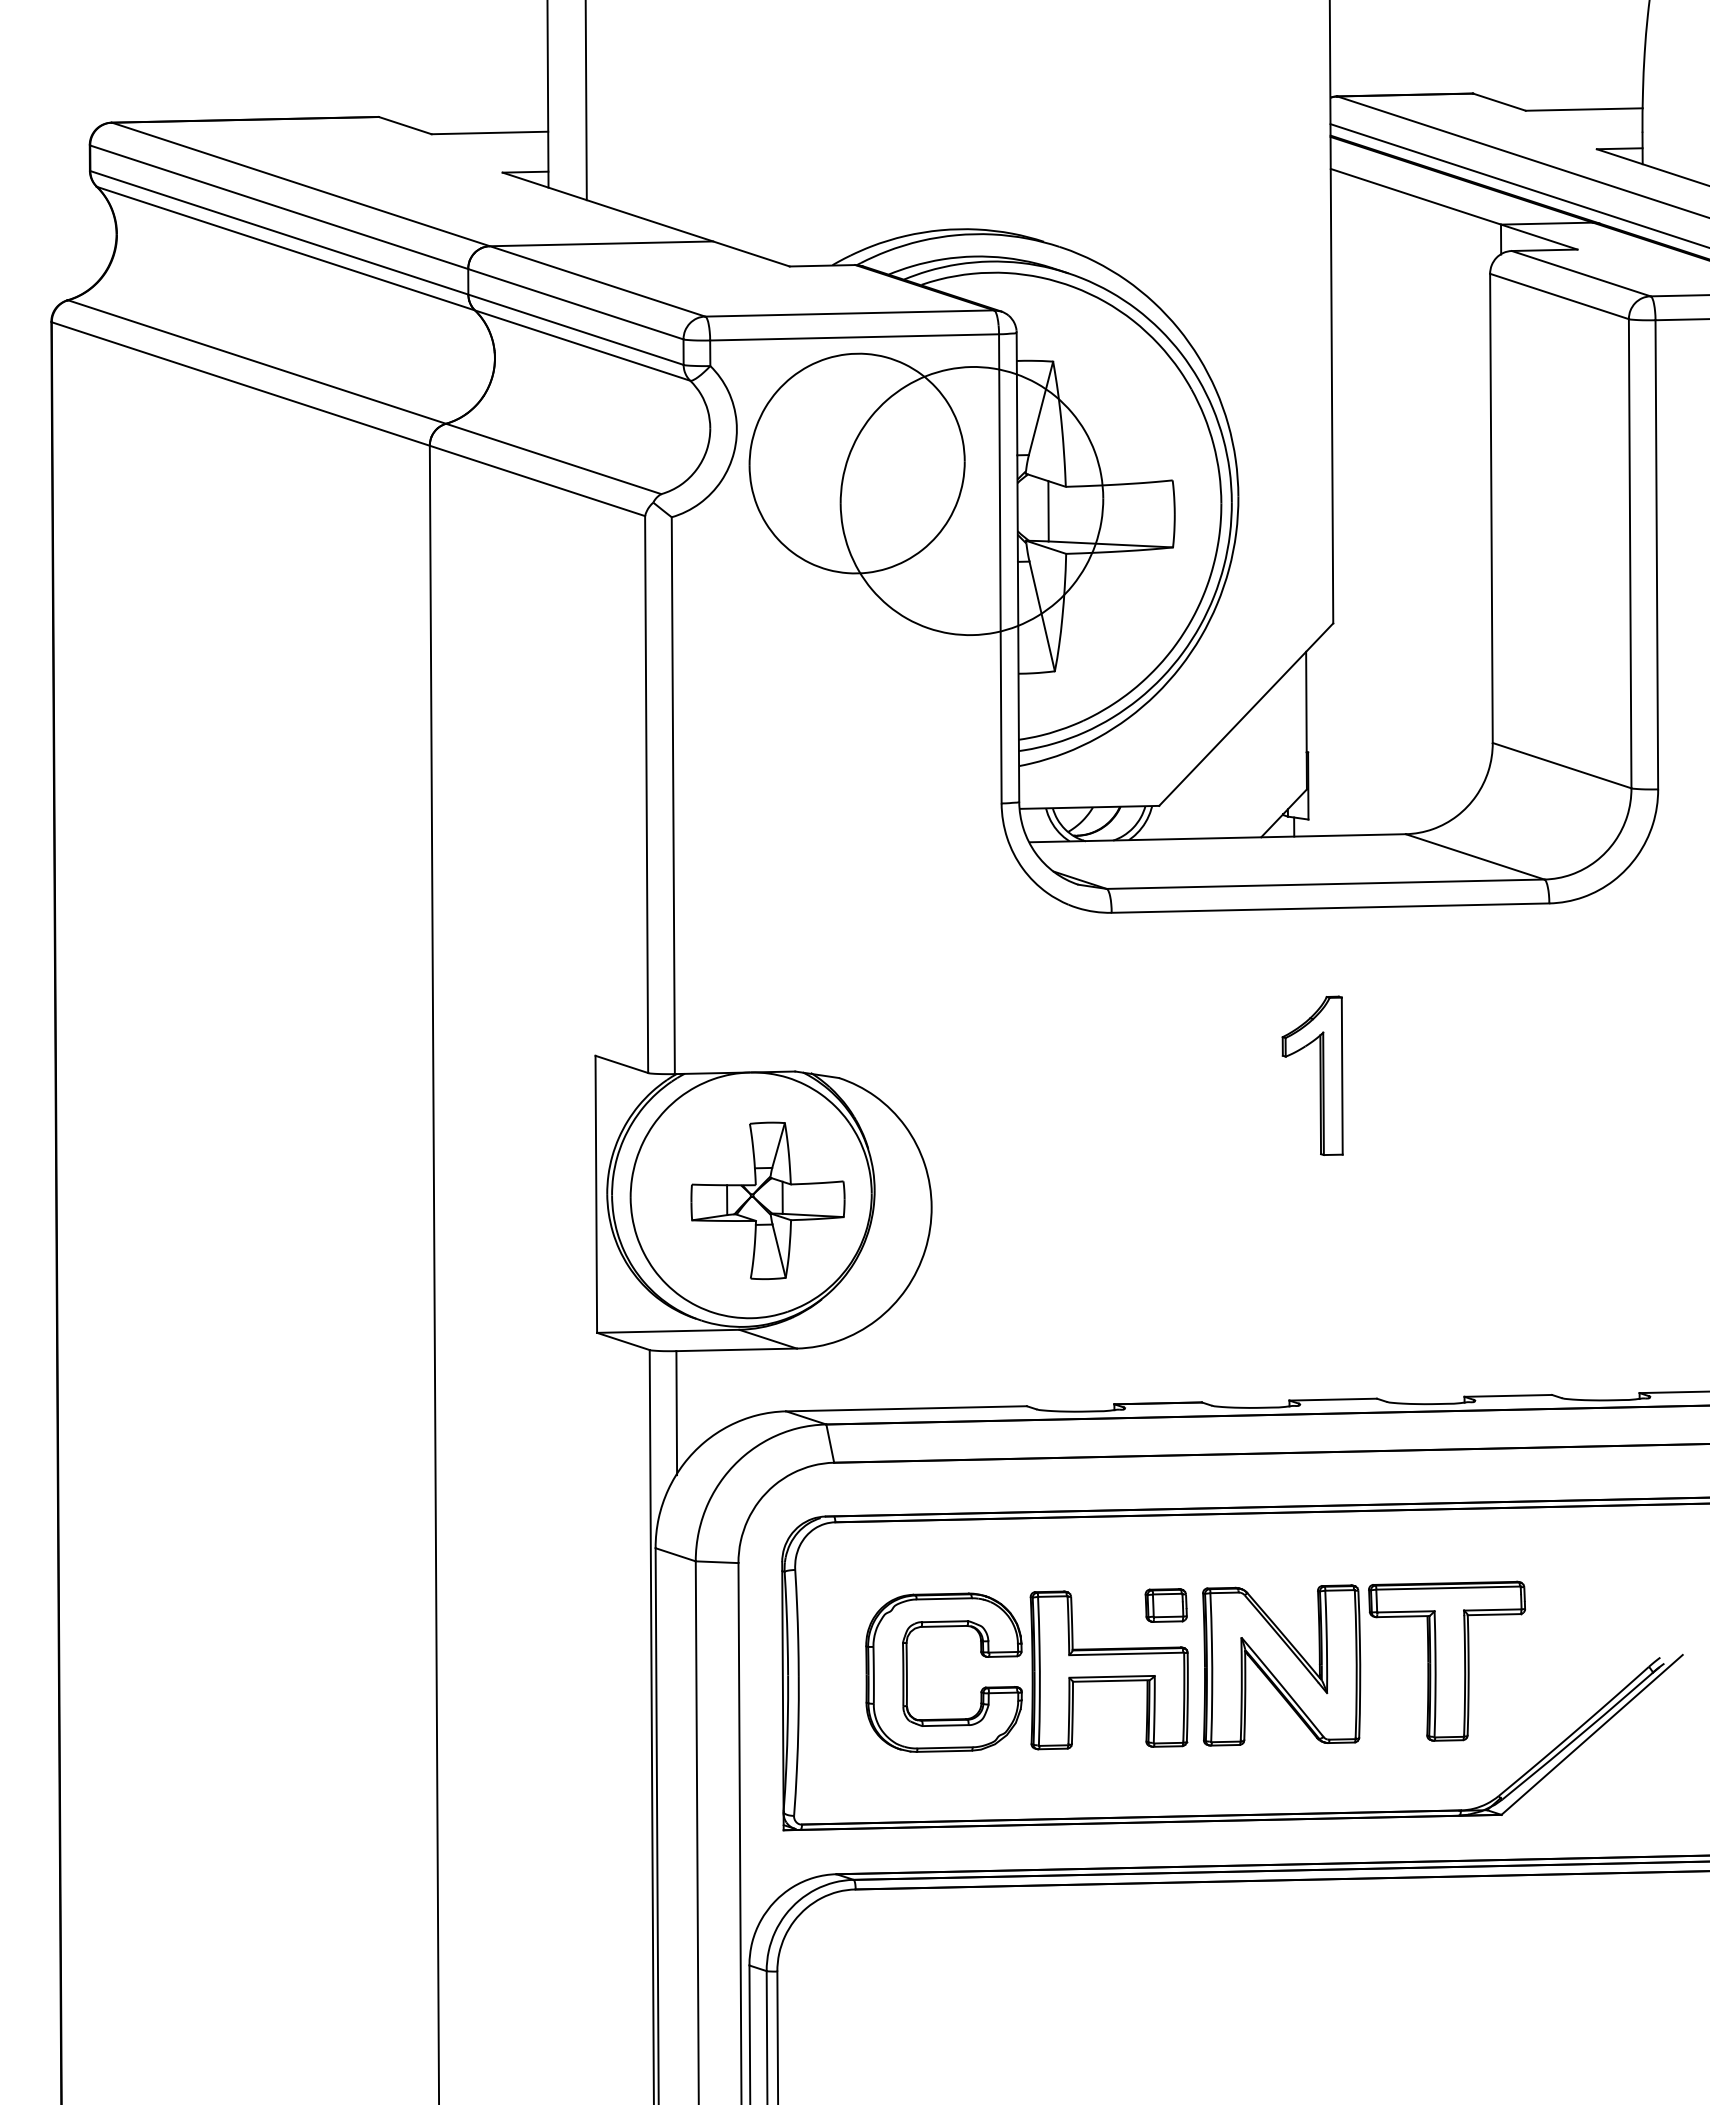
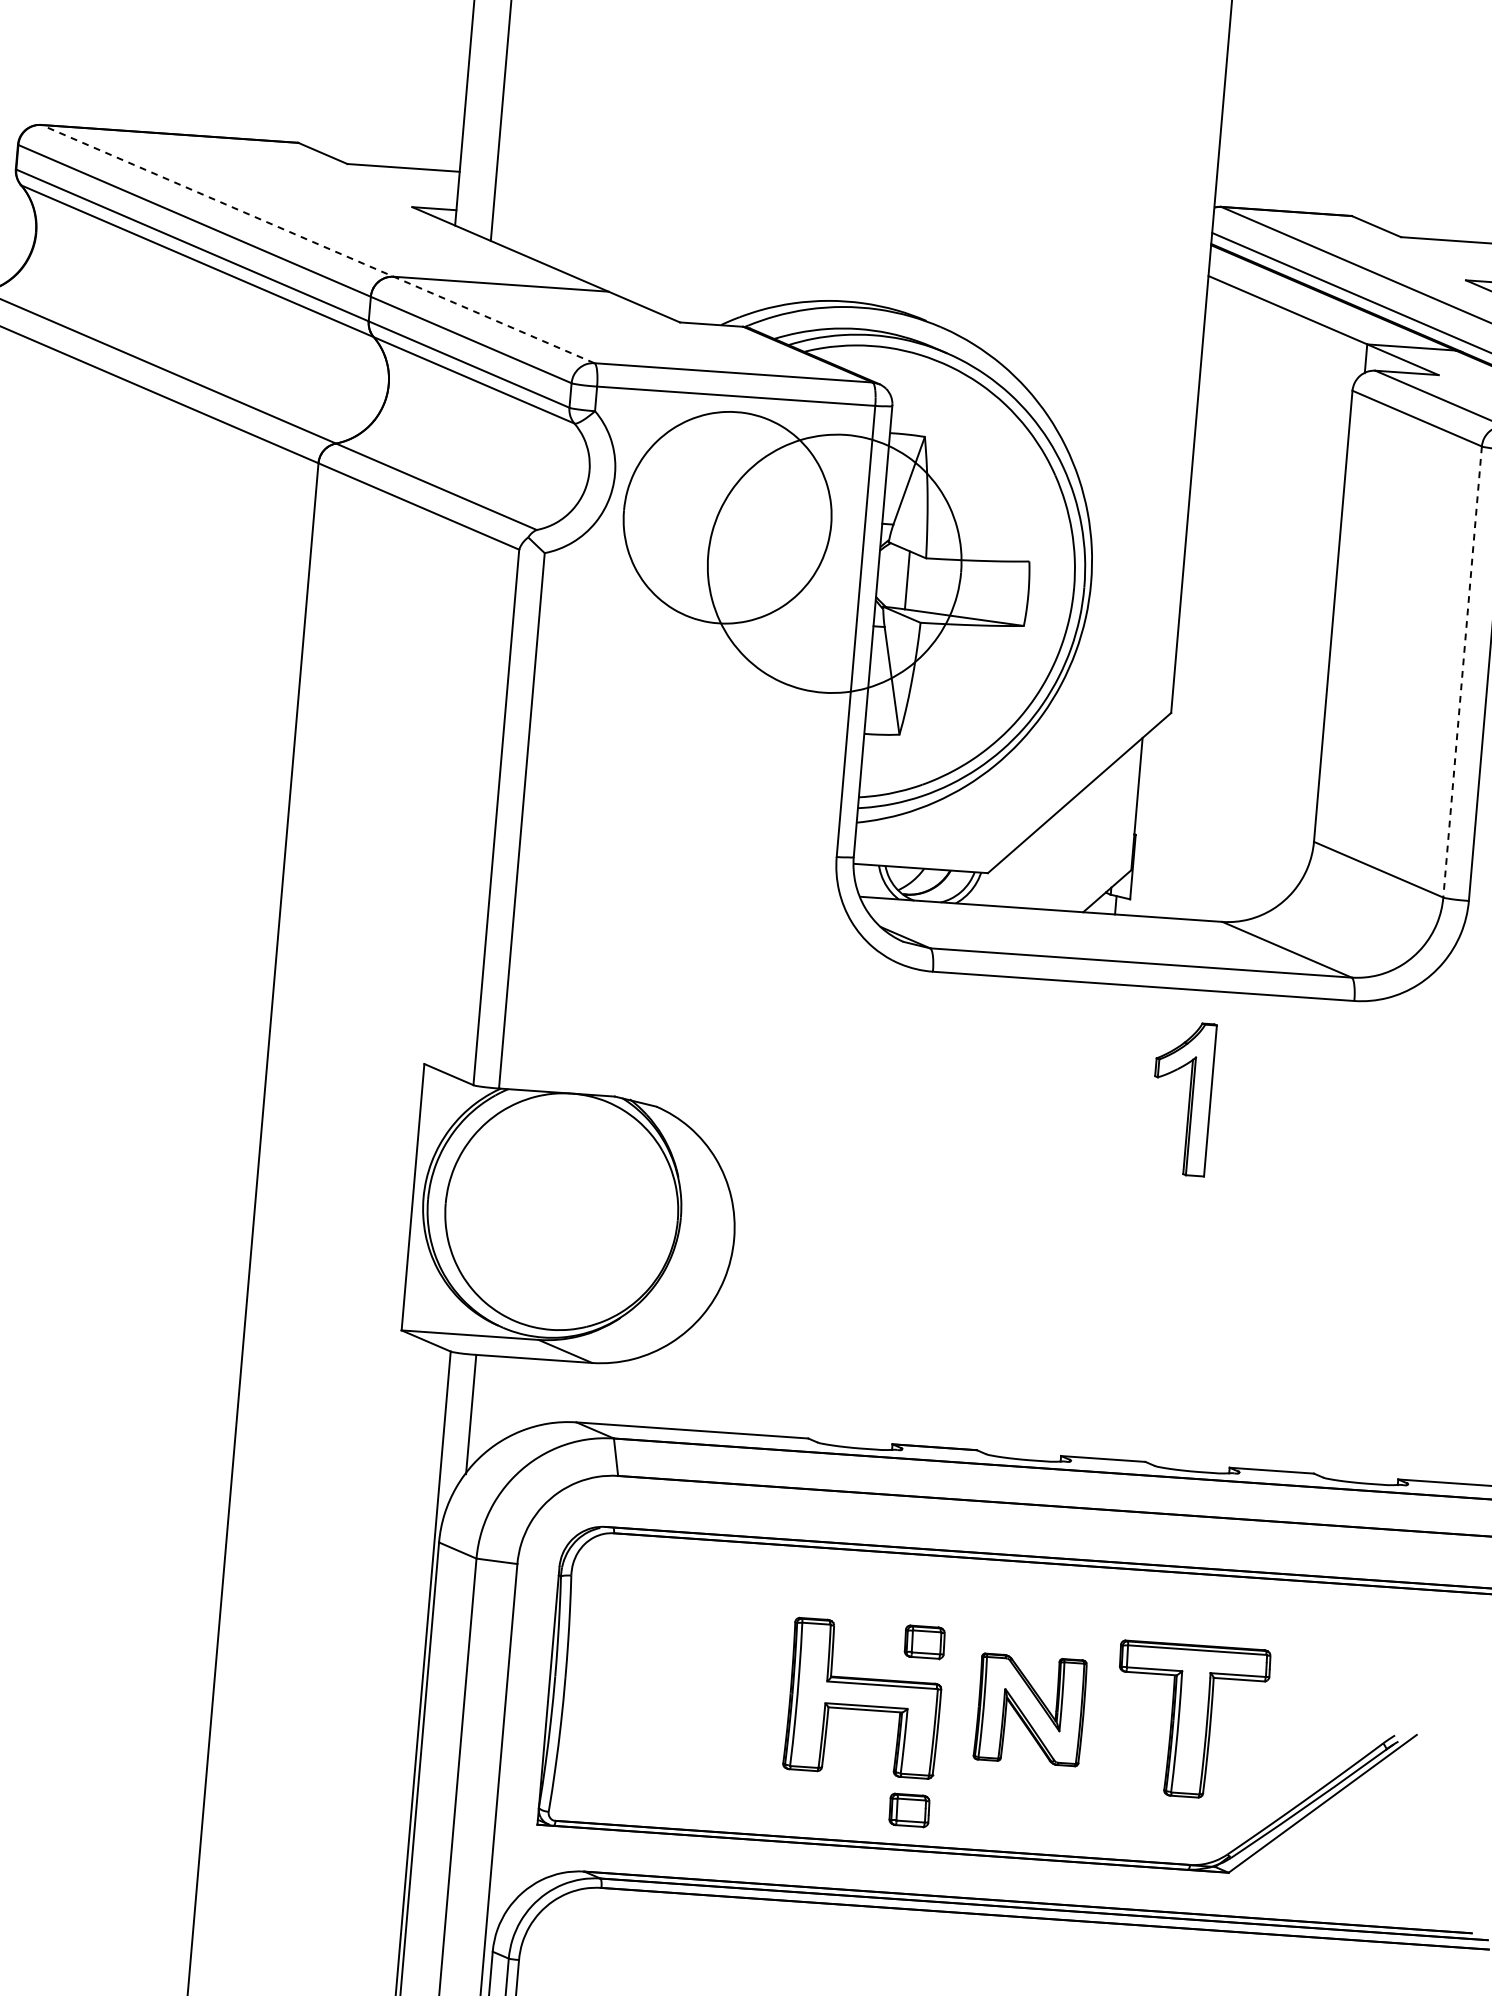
line: (408, 219) -> (317, 243), solid -> dashed
line: (1630, 553) -> (1462, 671), solid -> dashed
part: (1319, 1075) -> (1188, 1098), moved
part: (767, 1200) -> (576, 1218), removed
part: (1281, 1665) -> (1030, 1709), size x0.7
part: (907, 1672) -> (670, 1683), removed
part: (1165, 1780) -> (908, 1810), added

